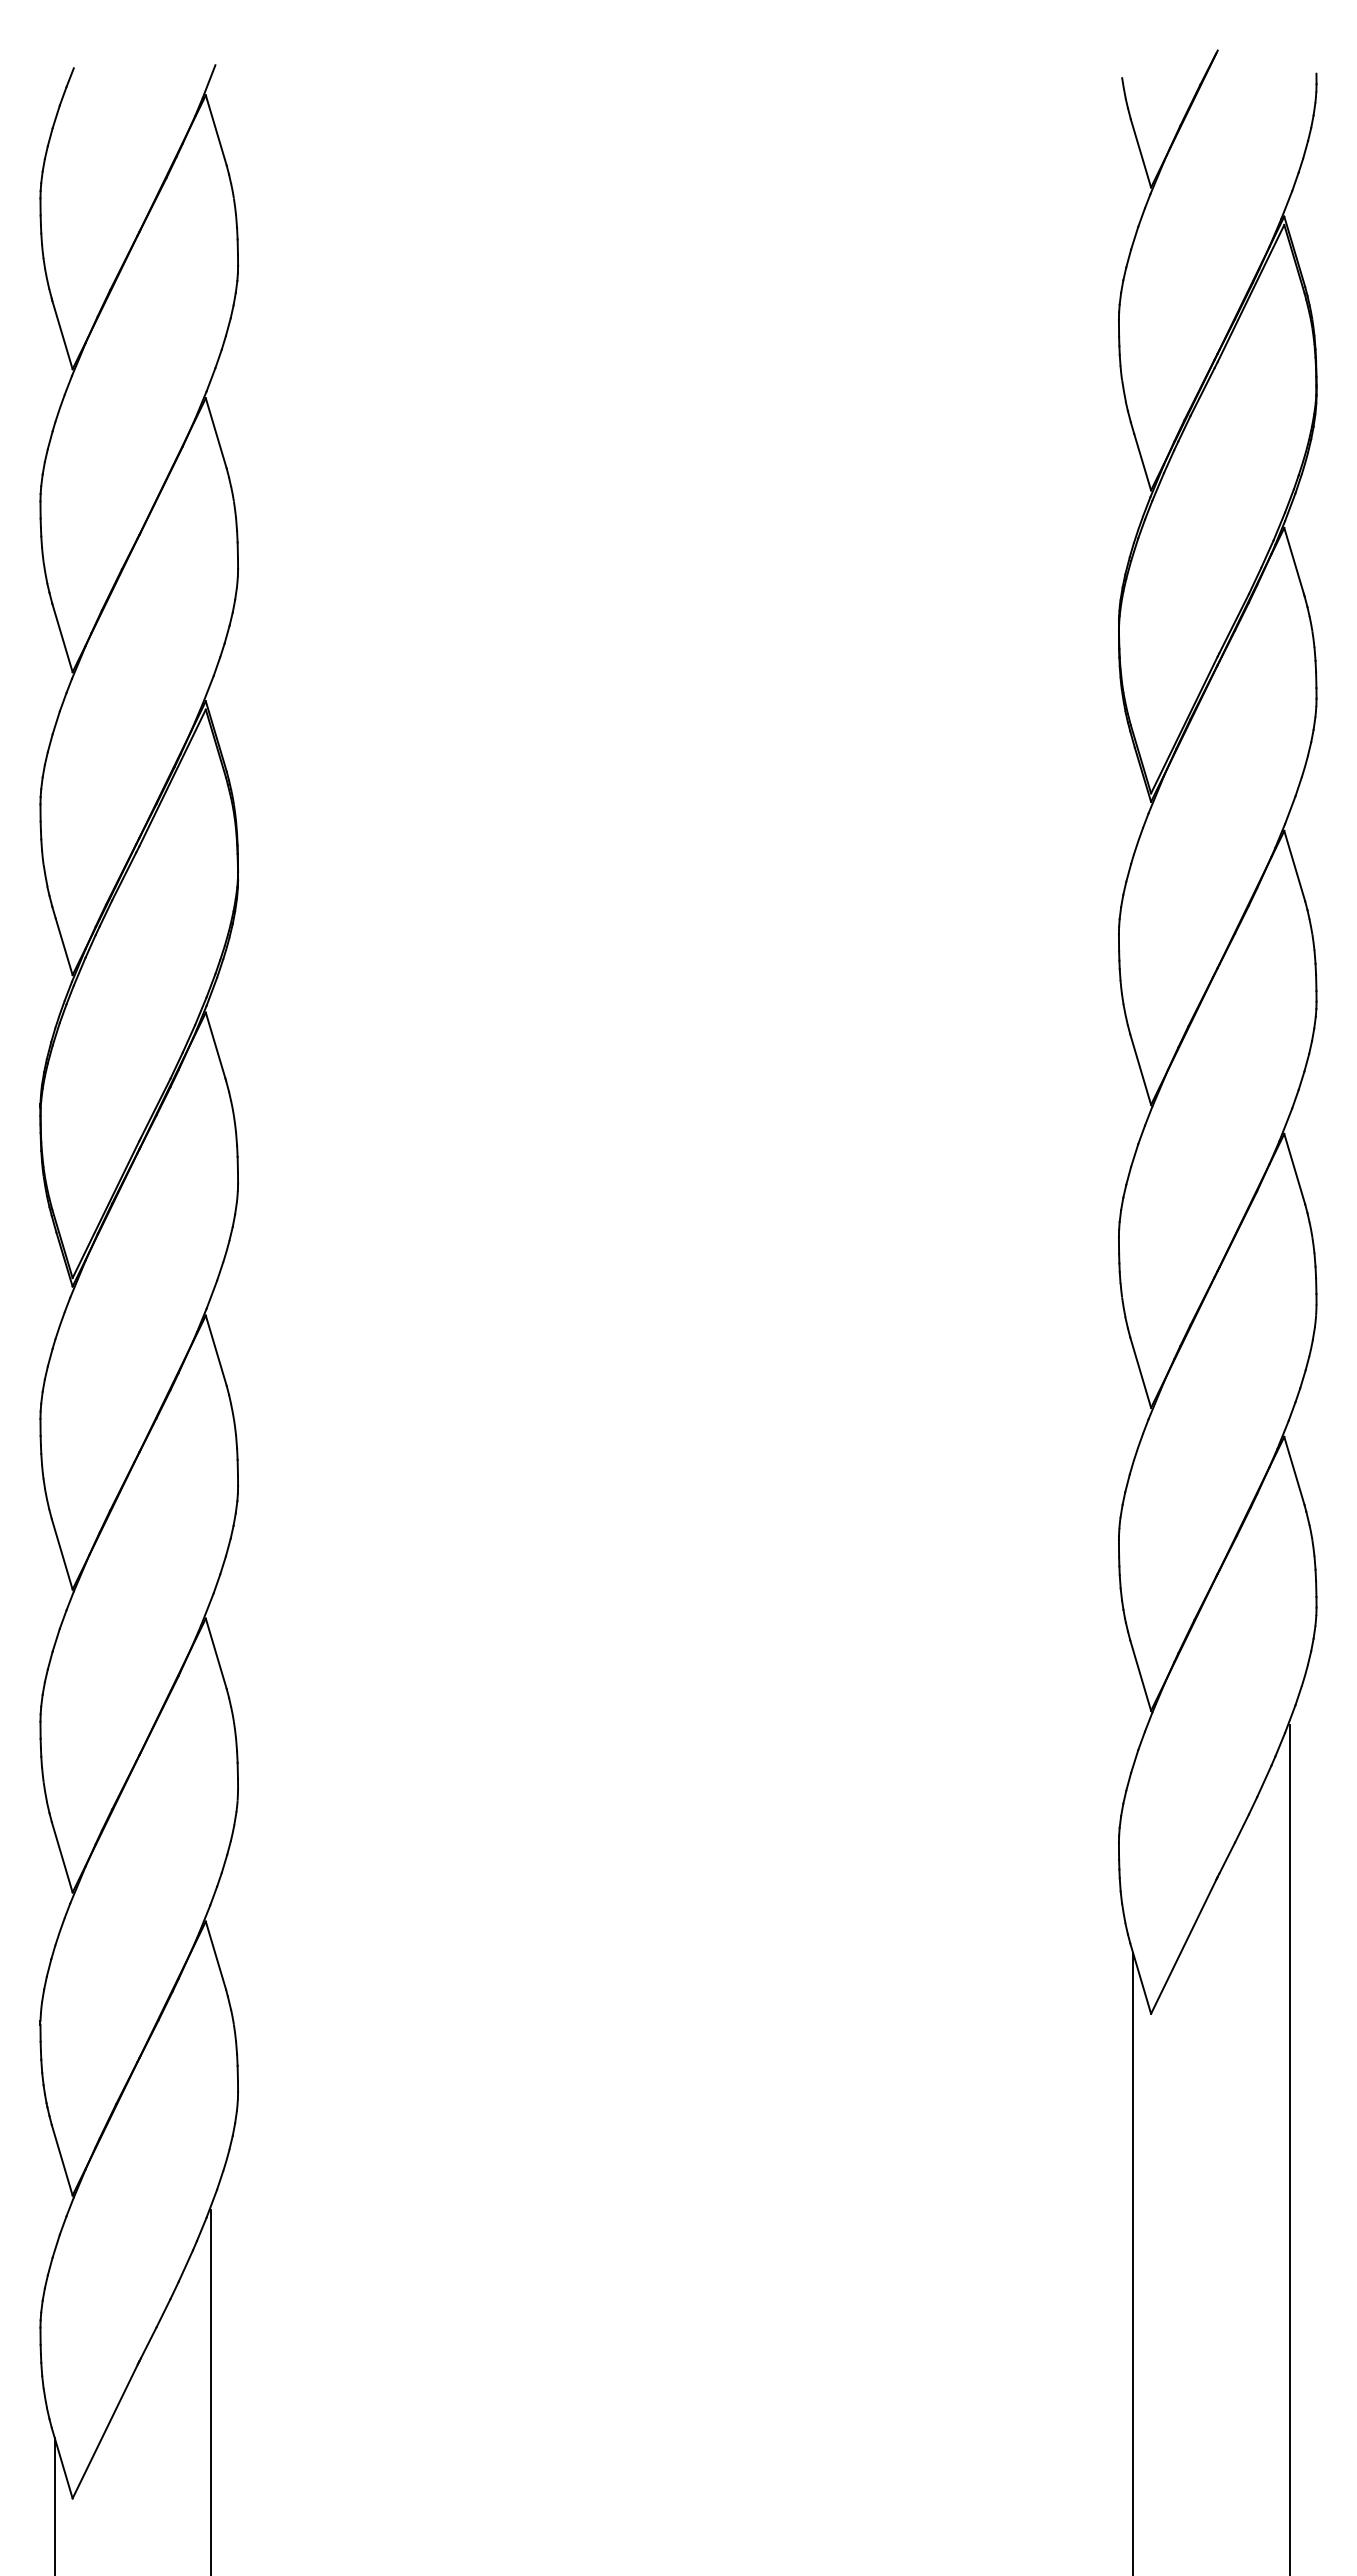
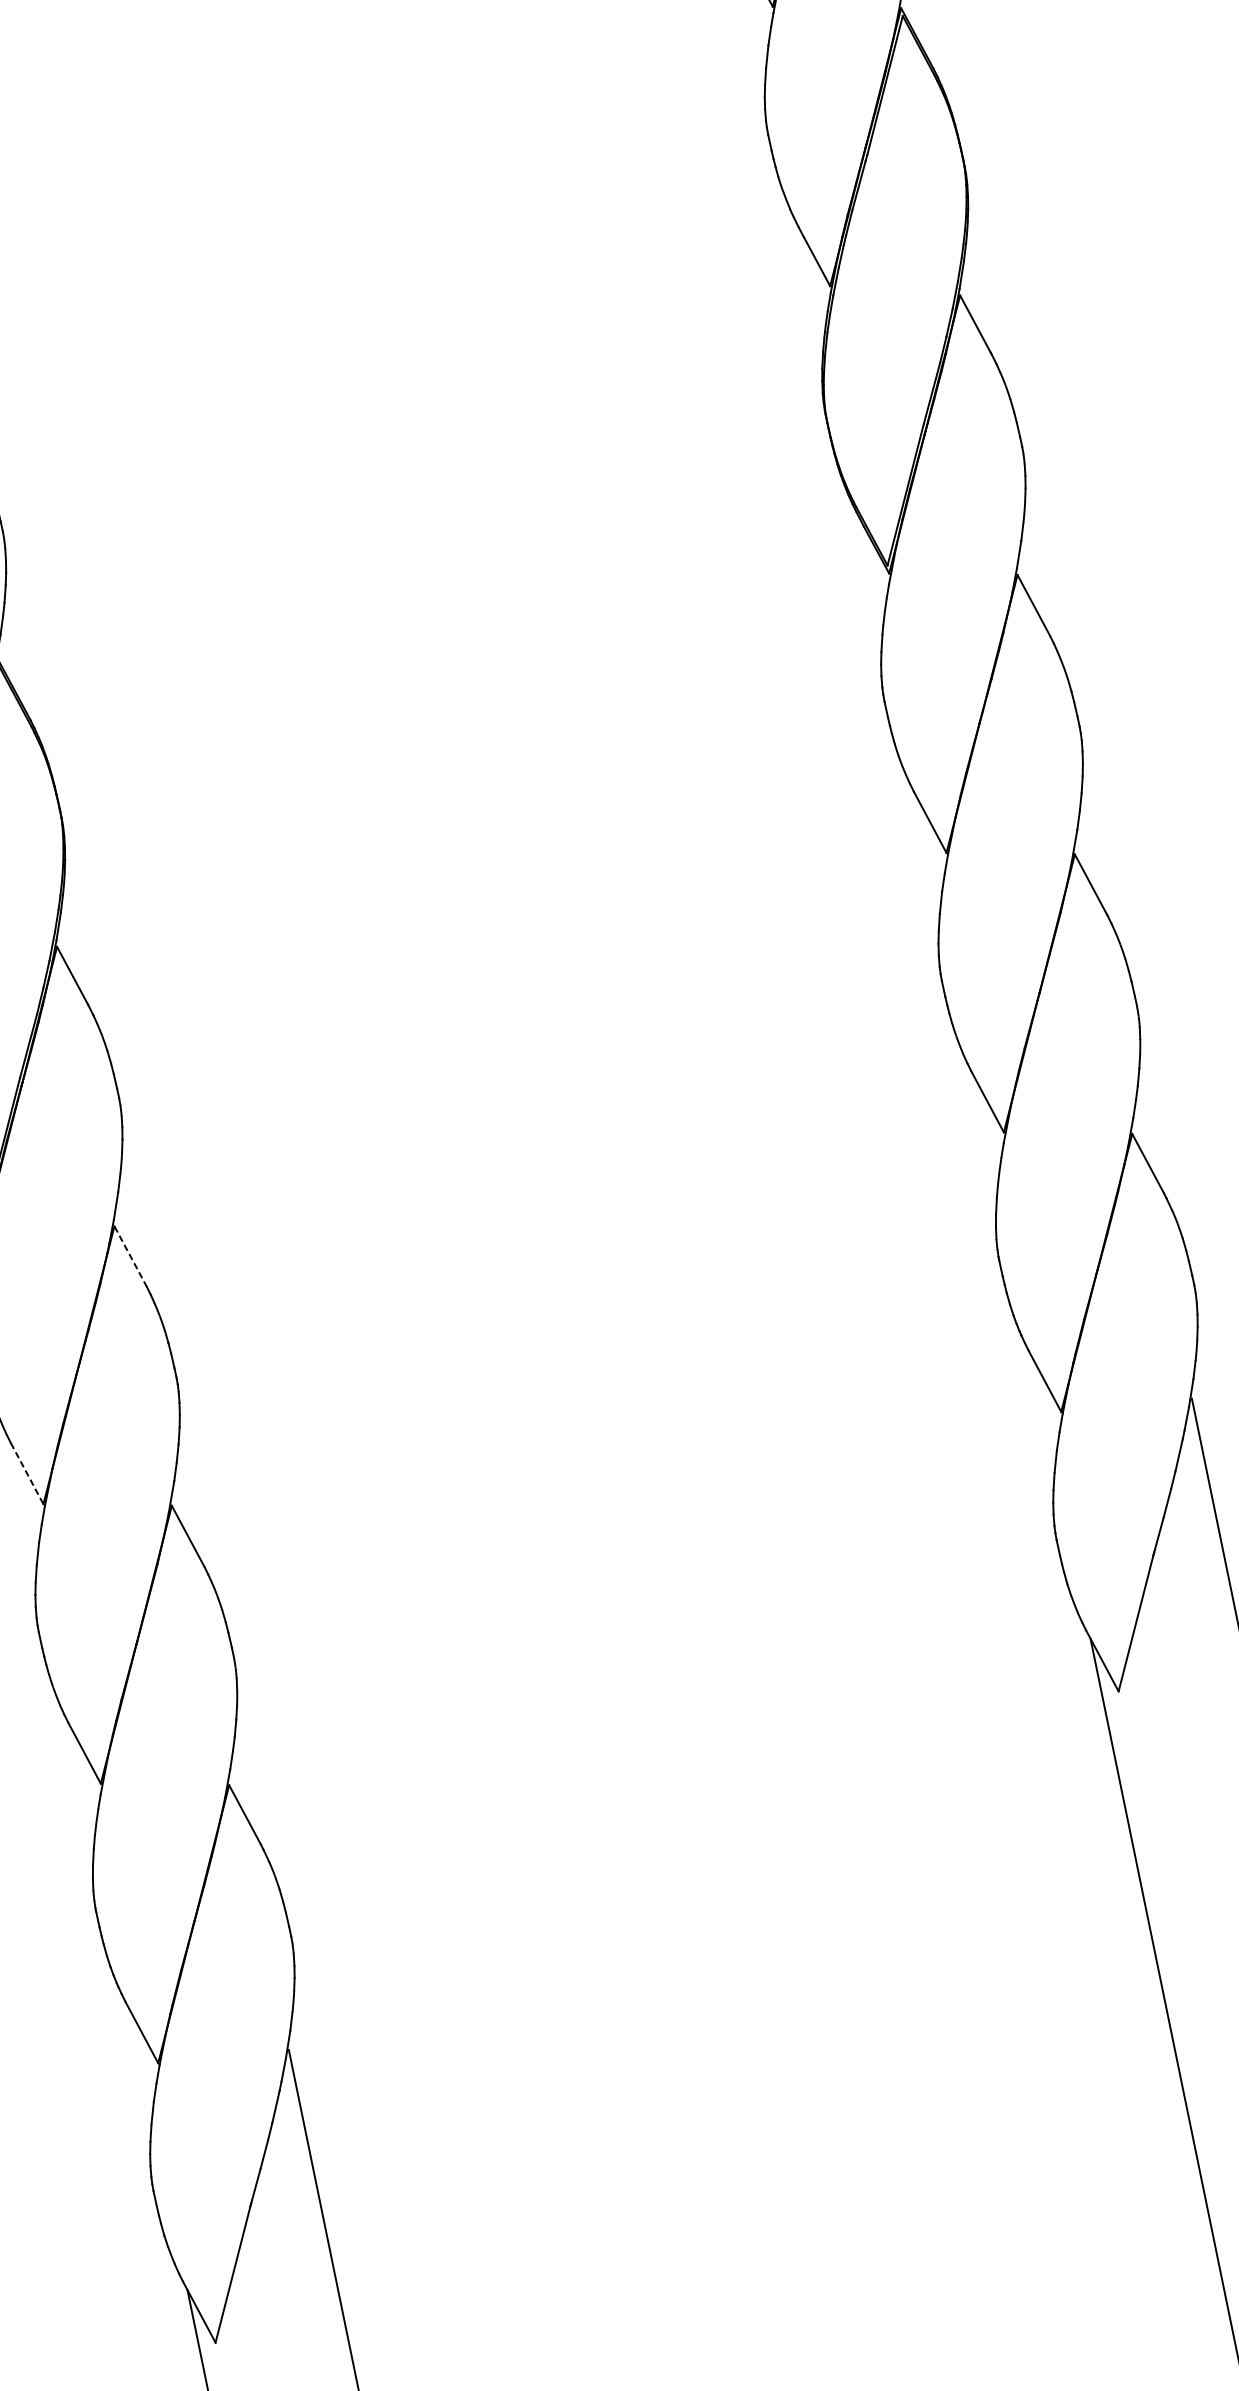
line: (216, 1350) -> (130, 1256), solid -> dashed
line: (62, 1554) -> (27, 1473), solid -> dashed

